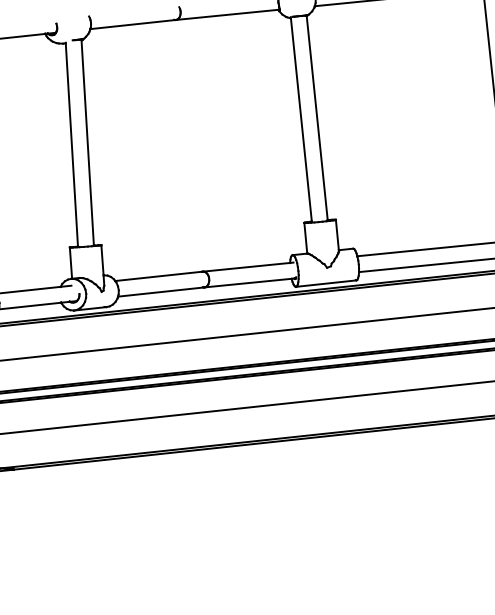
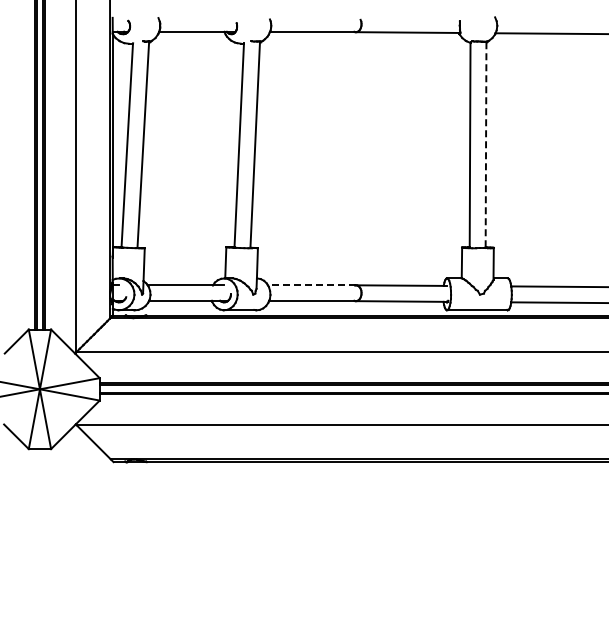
line: (317, 117) -> (486, 144), solid -> dashed
line: (158, 276) -> (311, 285), solid -> dashed

